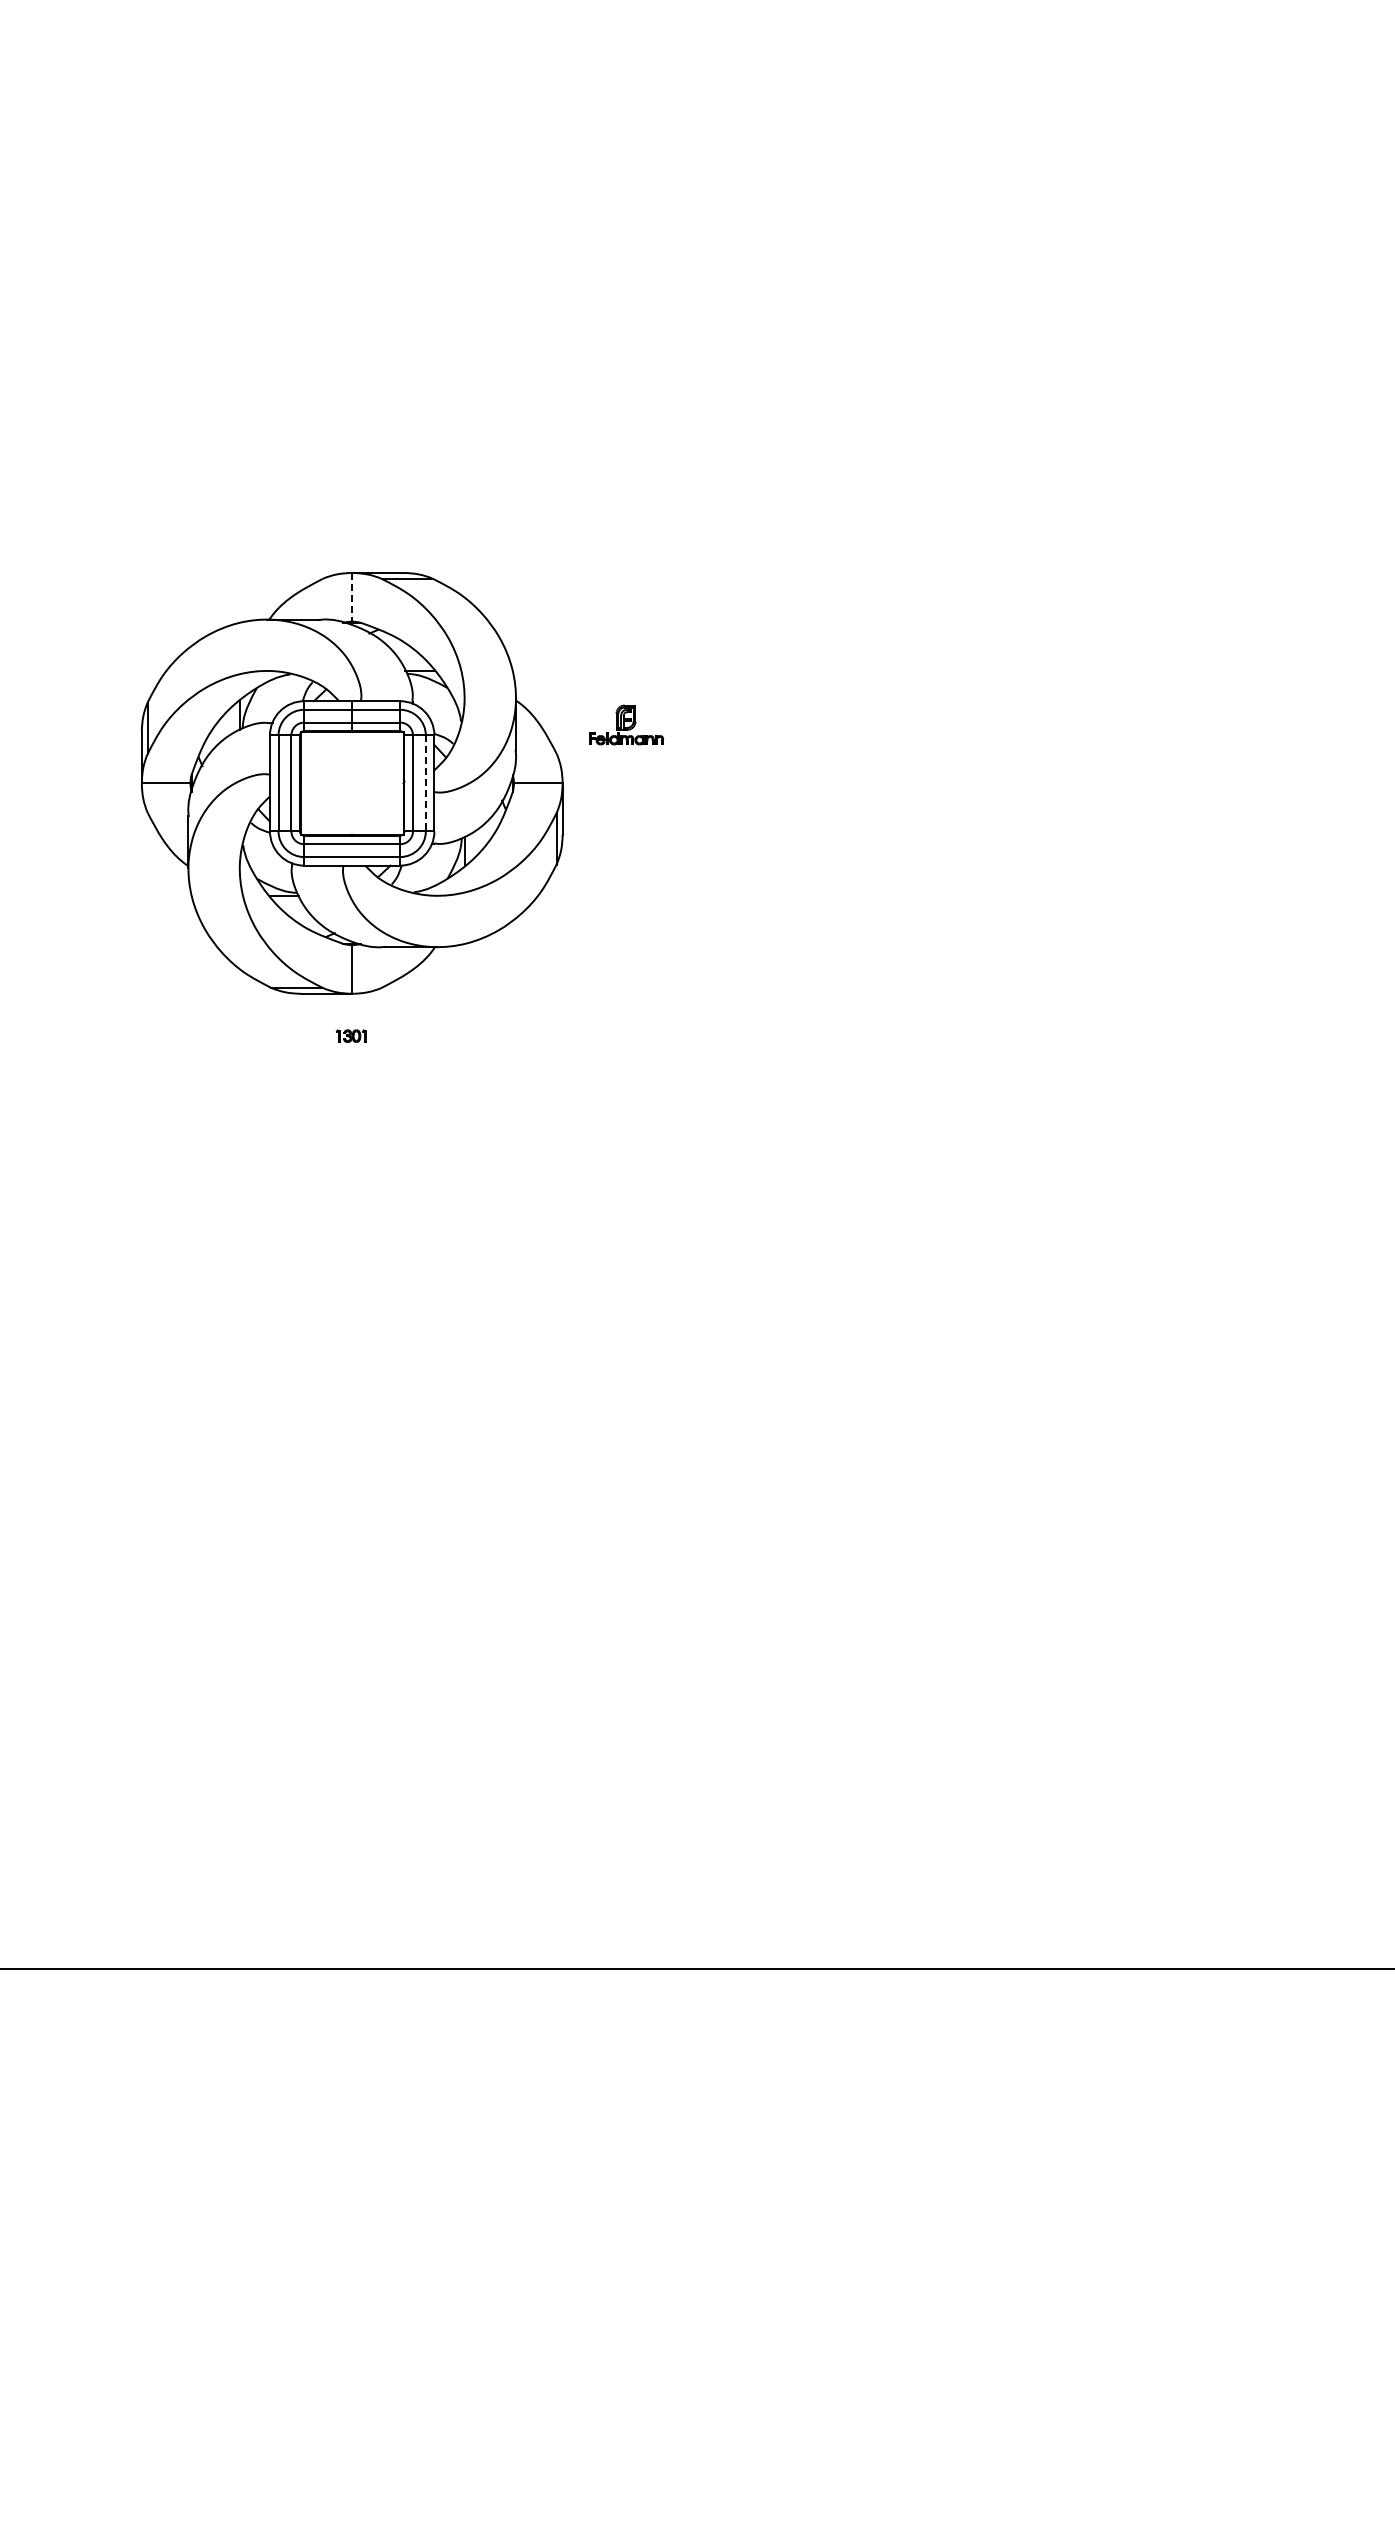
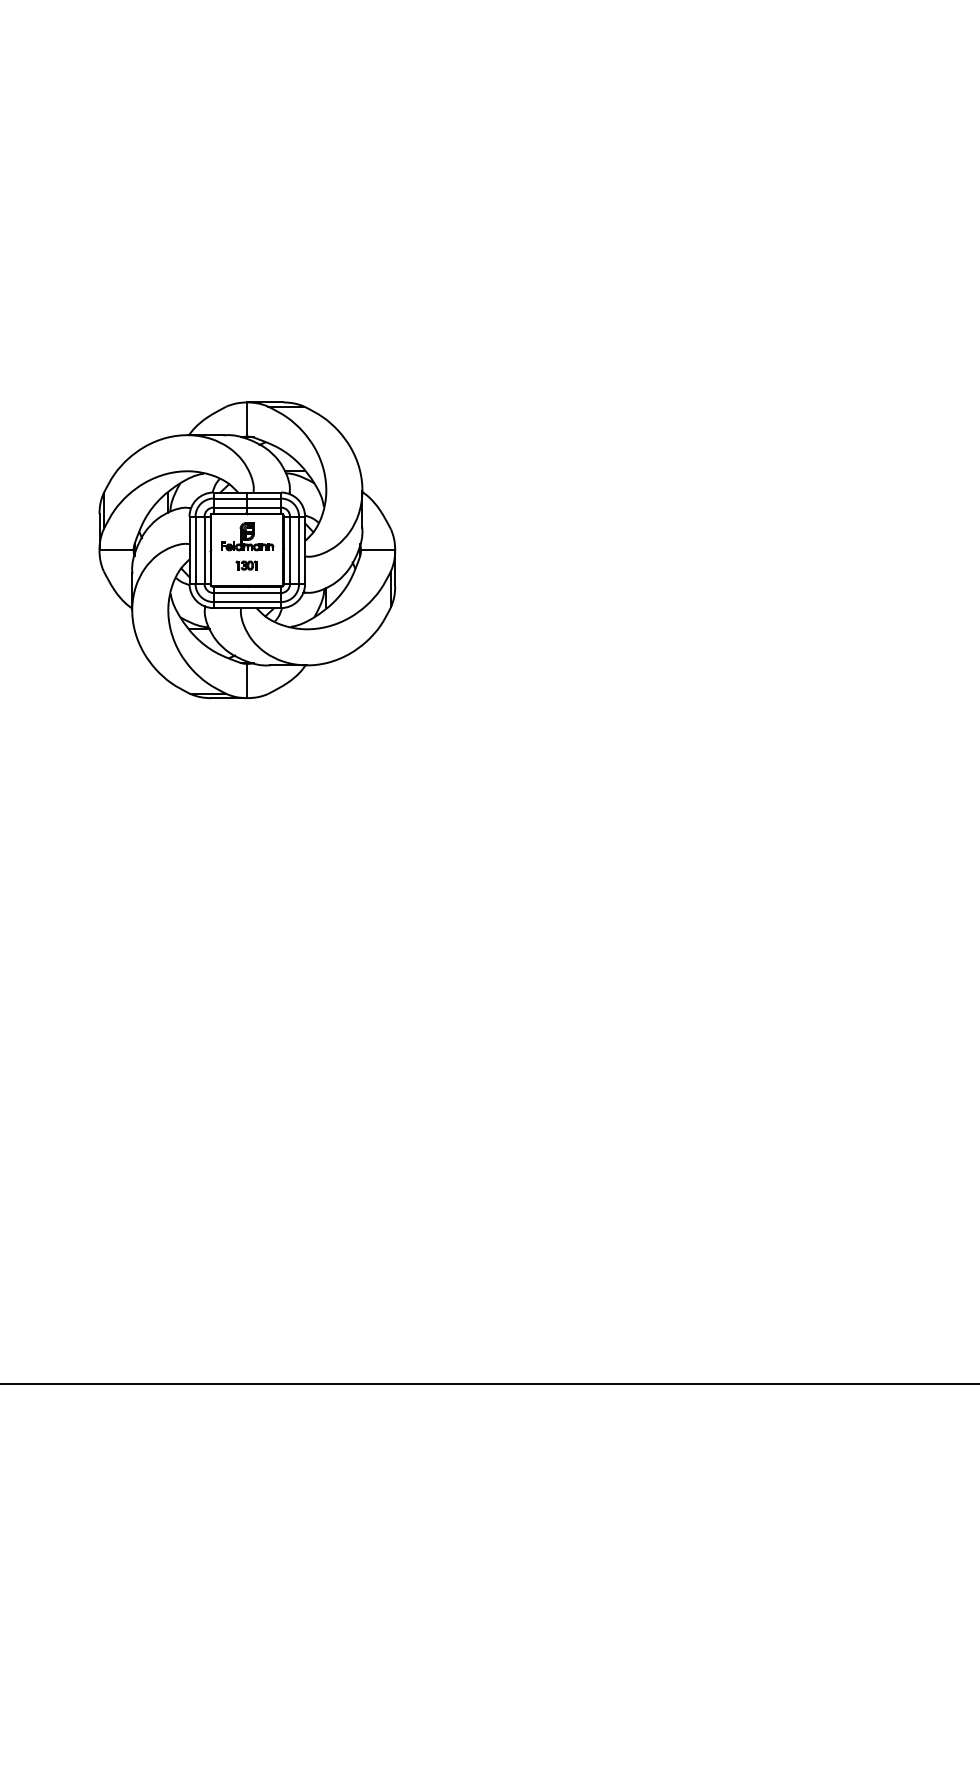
line: (352, 597) -> (247, 419), dashed -> solid
part: (626, 724) -> (247, 536), moved
line: (425, 783) -> (298, 550), dashed -> solid
part: (350, 1035) -> (246, 565), moved

